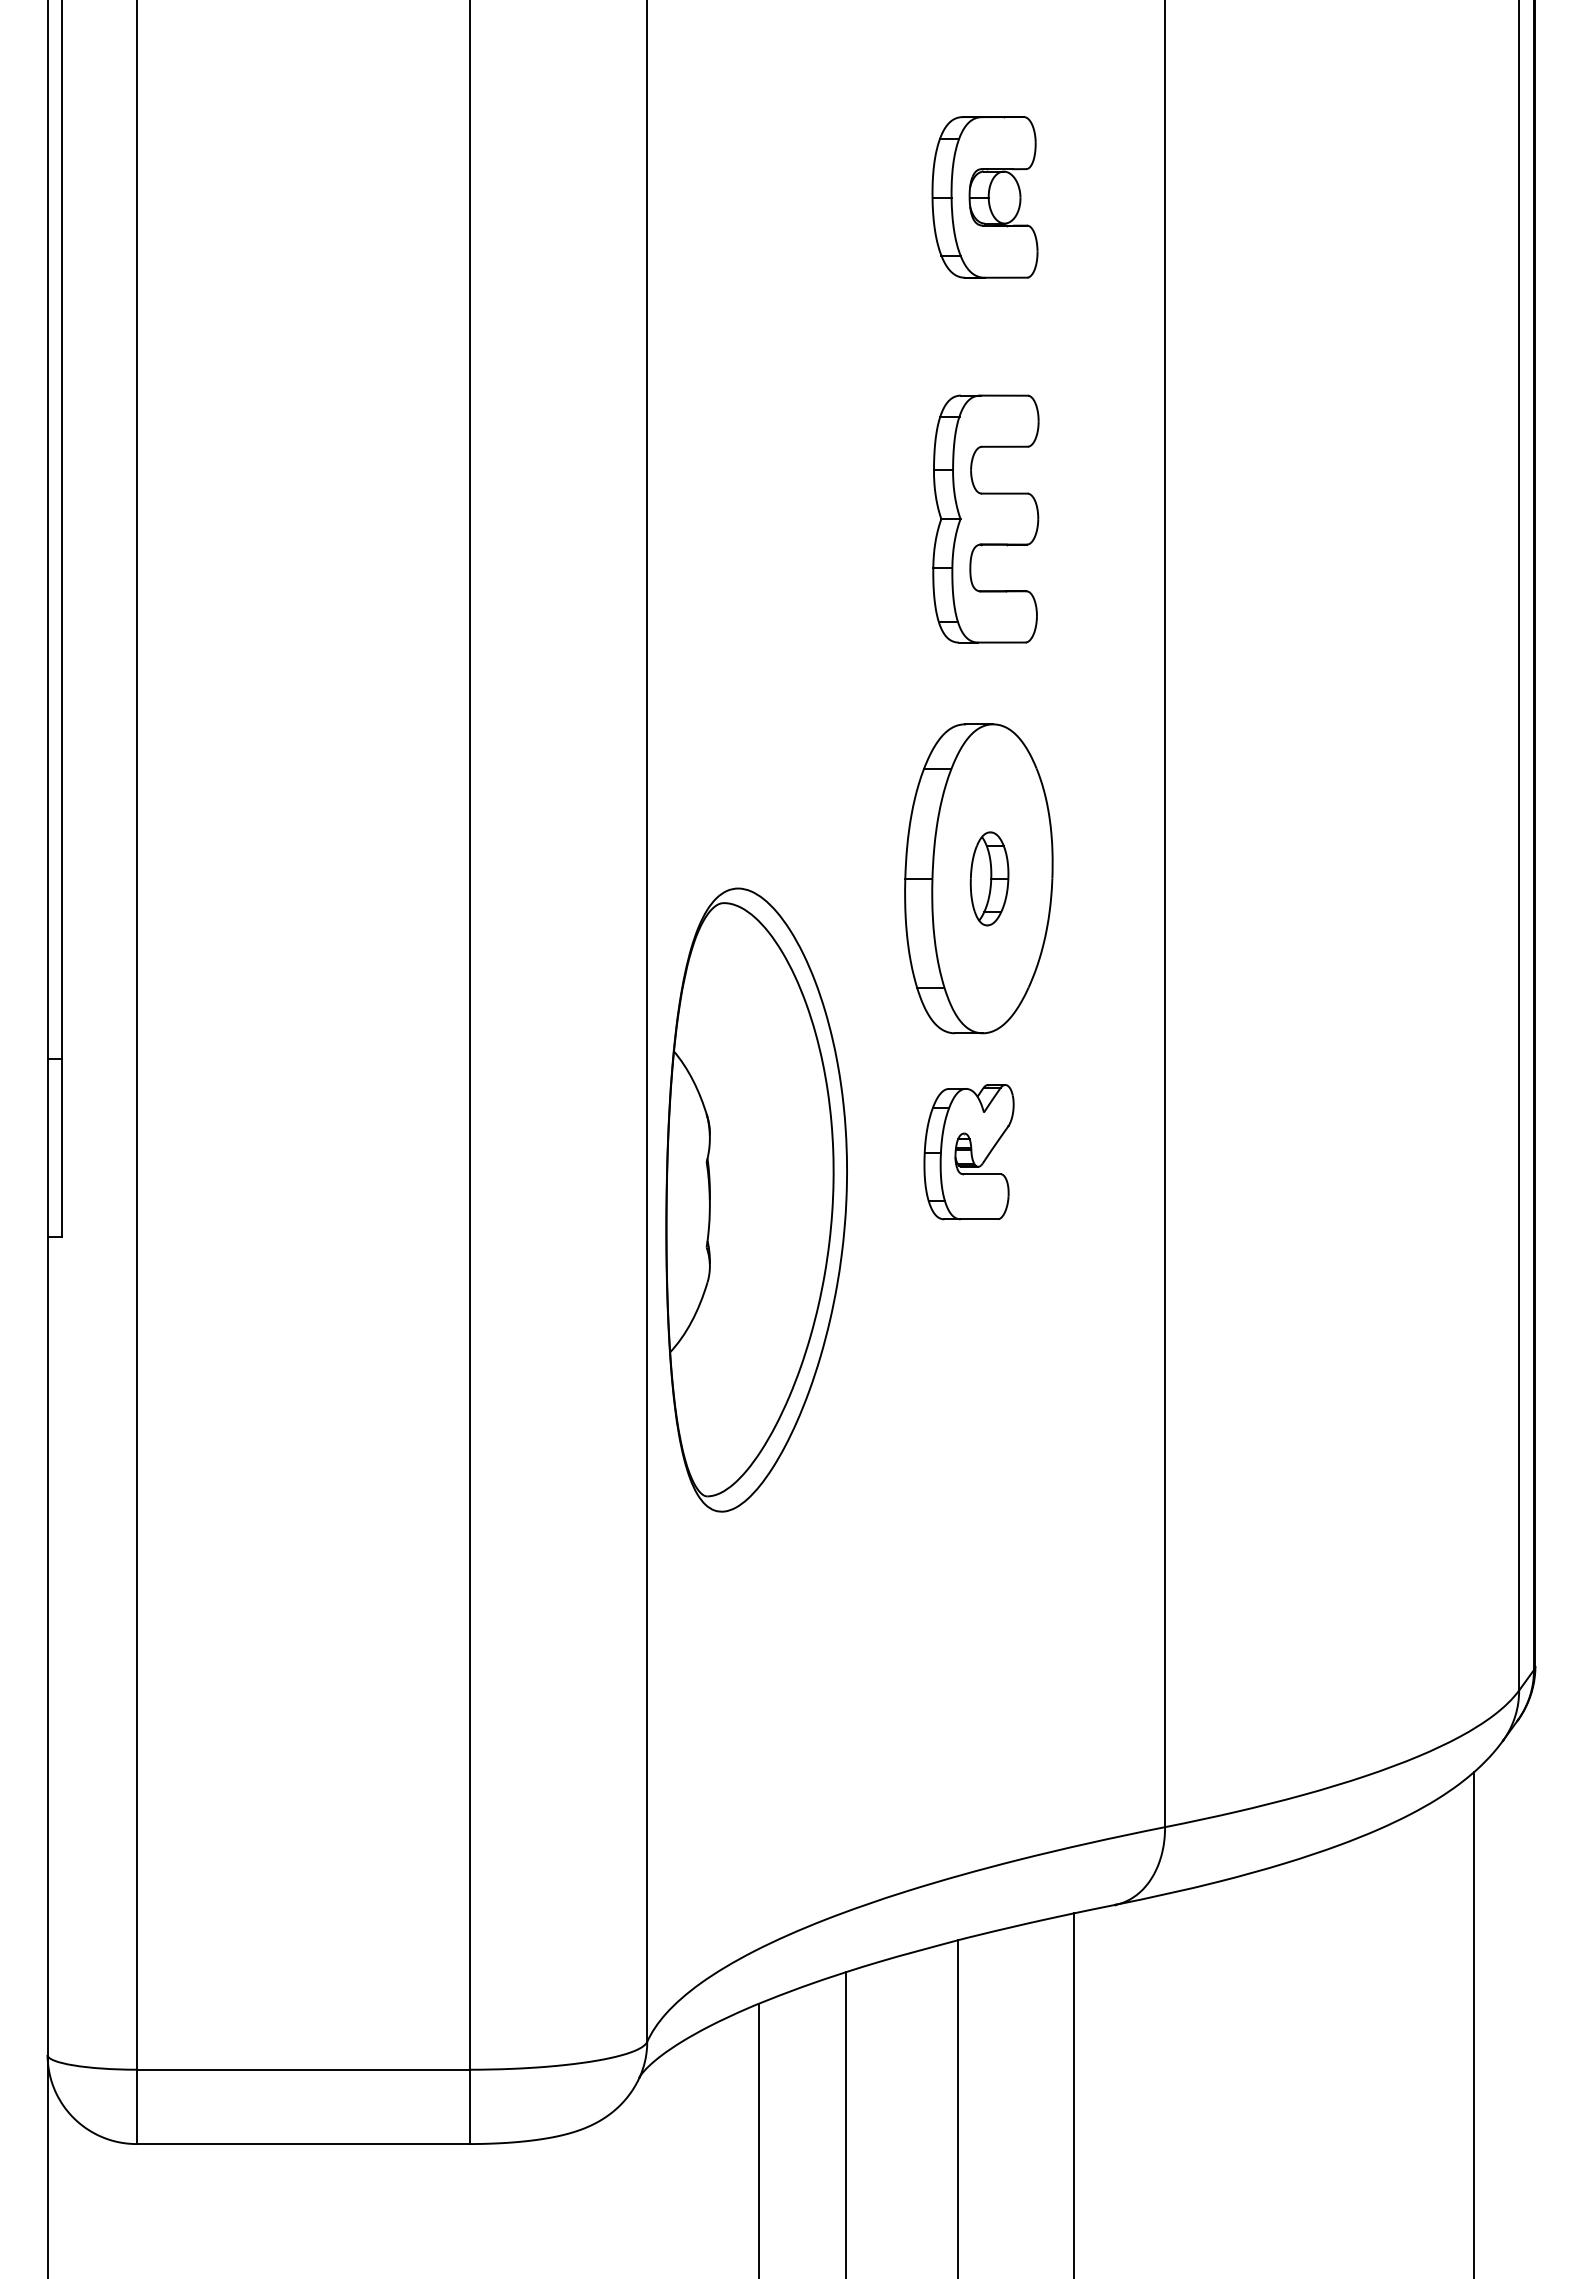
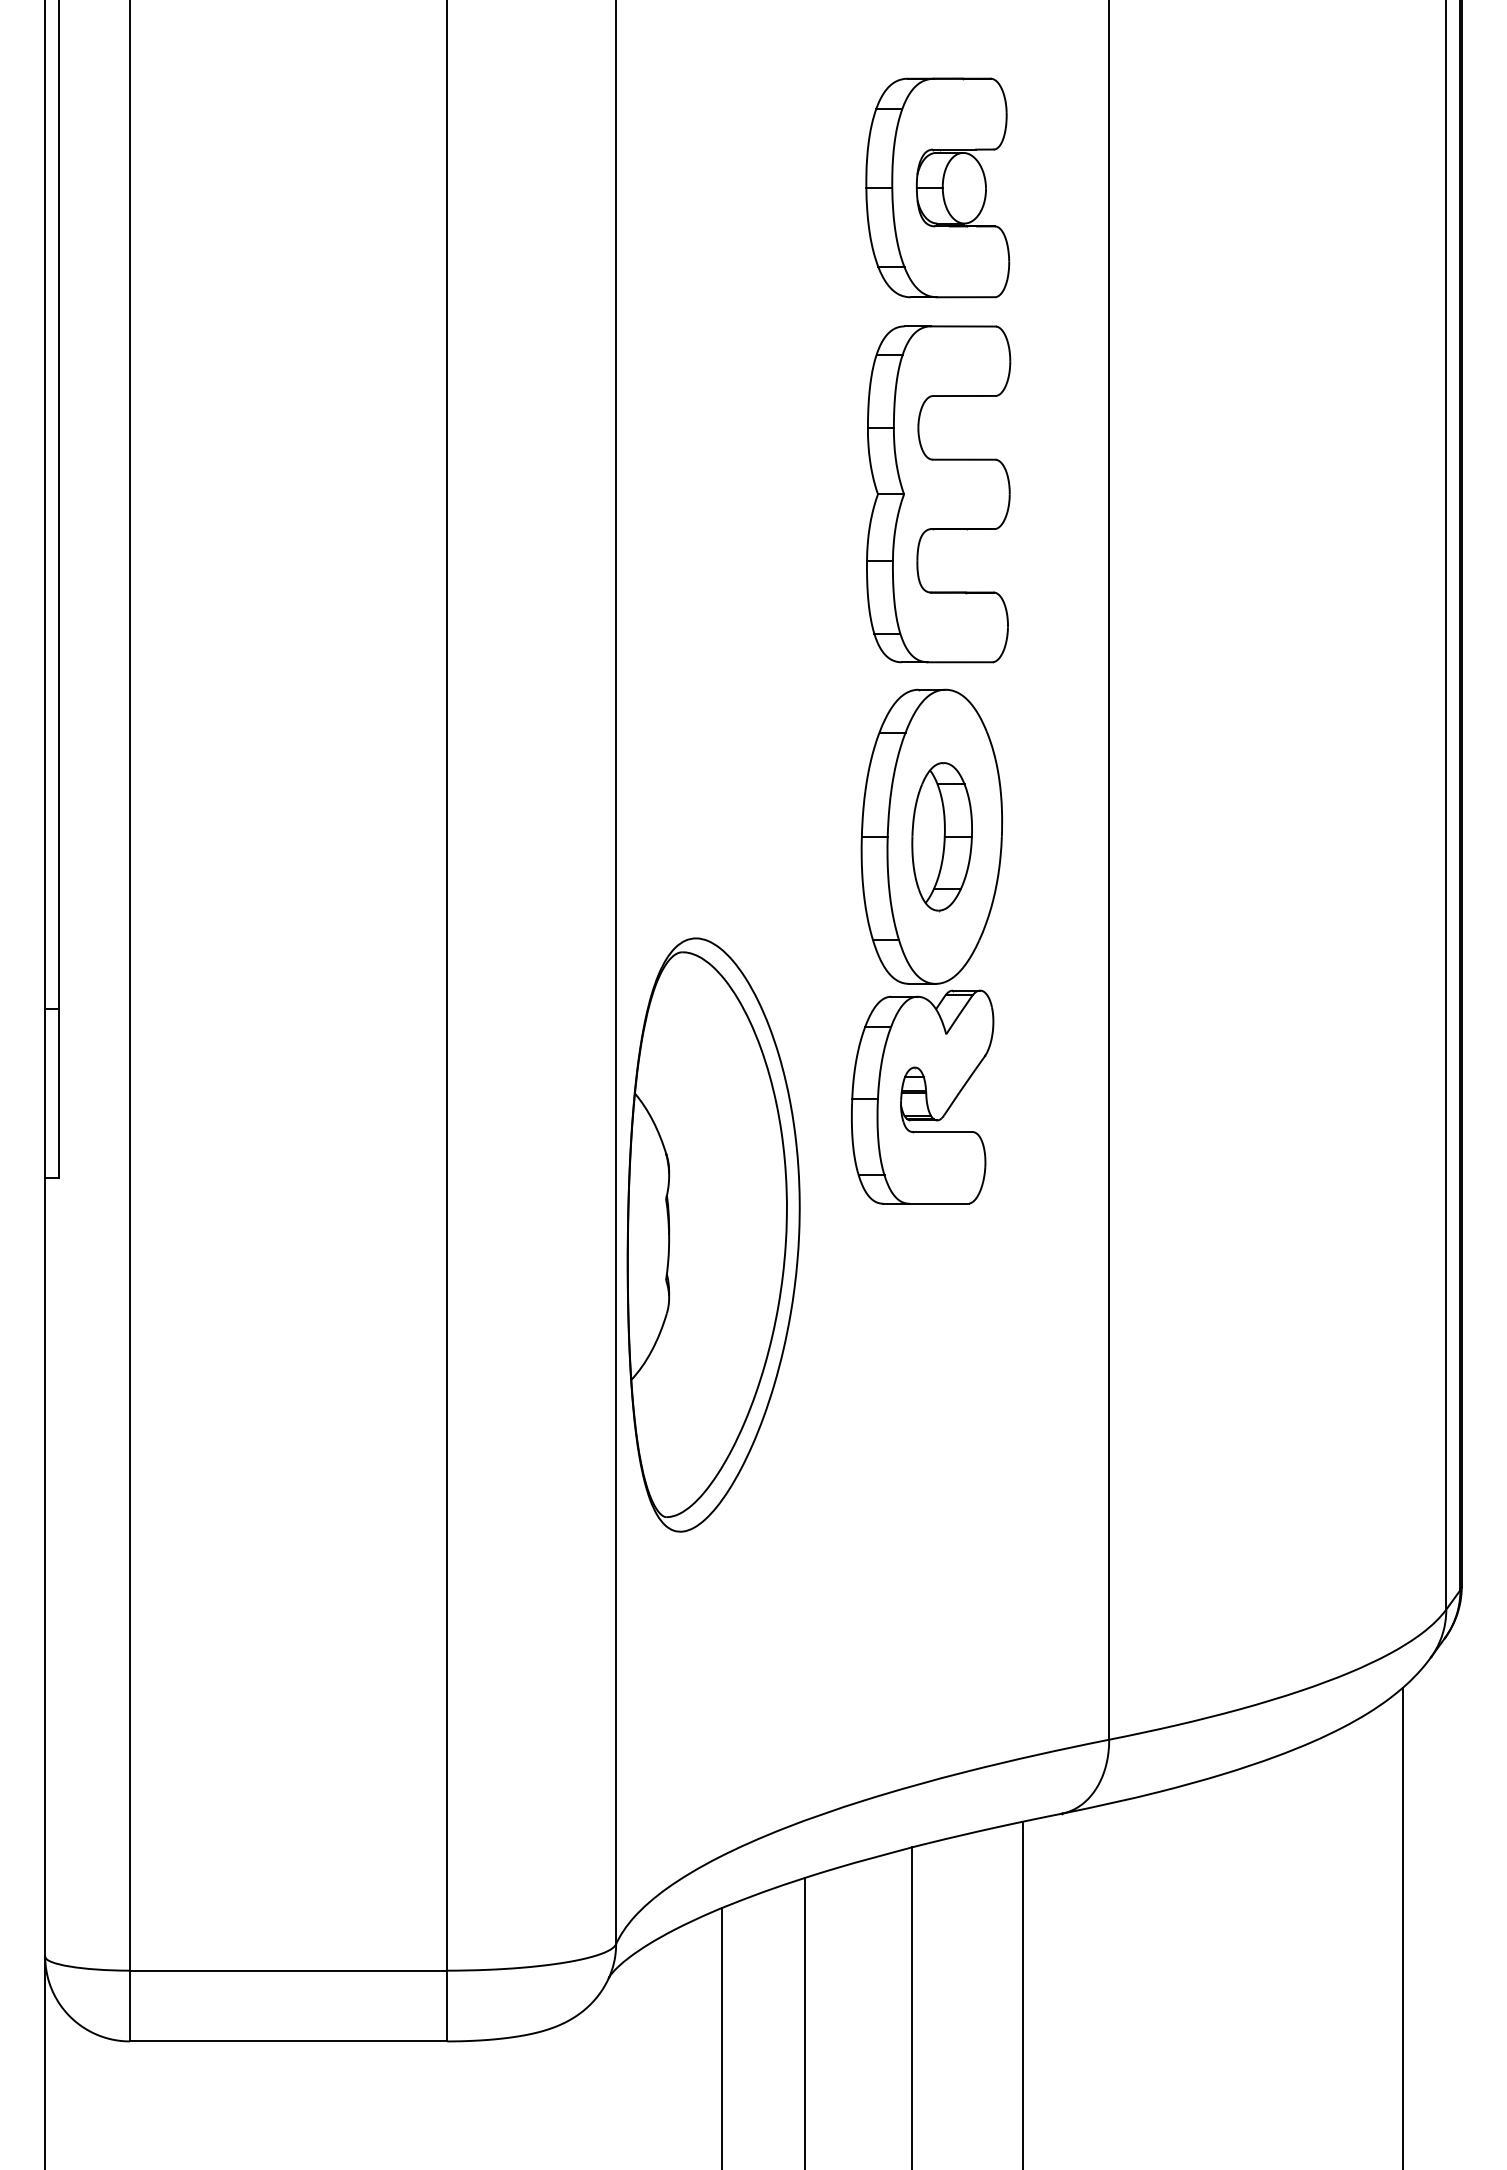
part: (984, 197) -> (937, 188), size x1.43
part: (985, 518) -> (938, 493), size x1.43
part: (989, 878) -> (942, 836), size x1.67
part: (968, 1151) -> (922, 1096), size x1.67
part: (756, 1199) -> (713, 1234), moved

